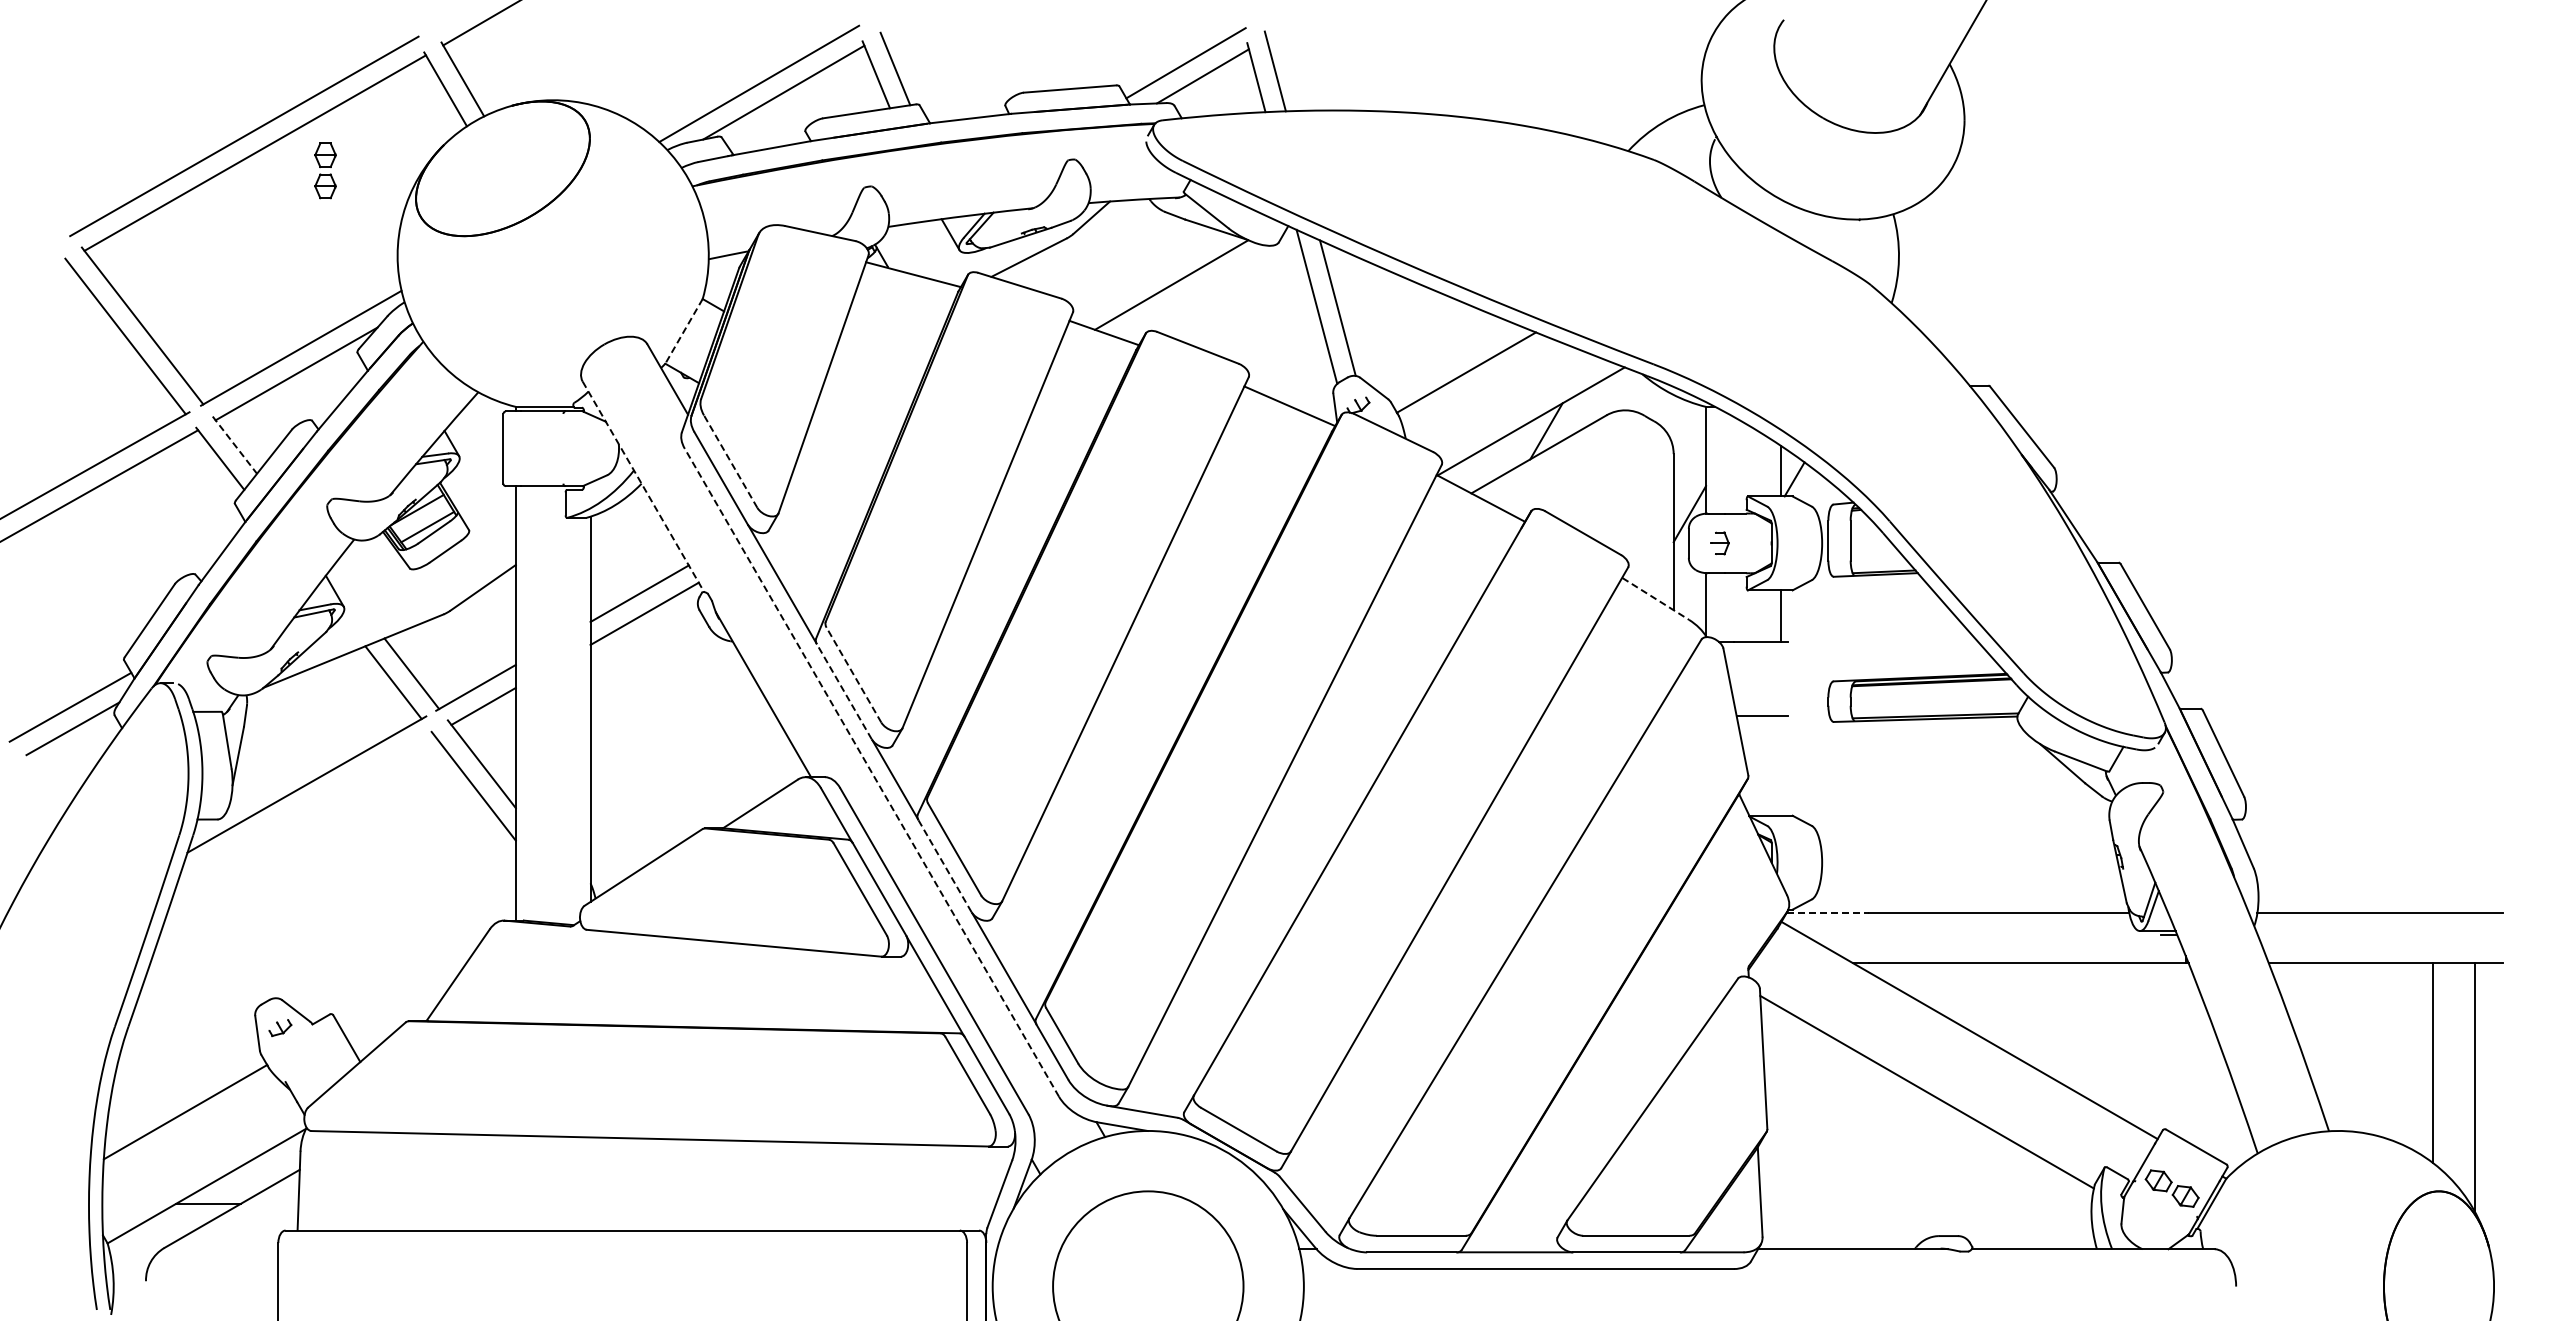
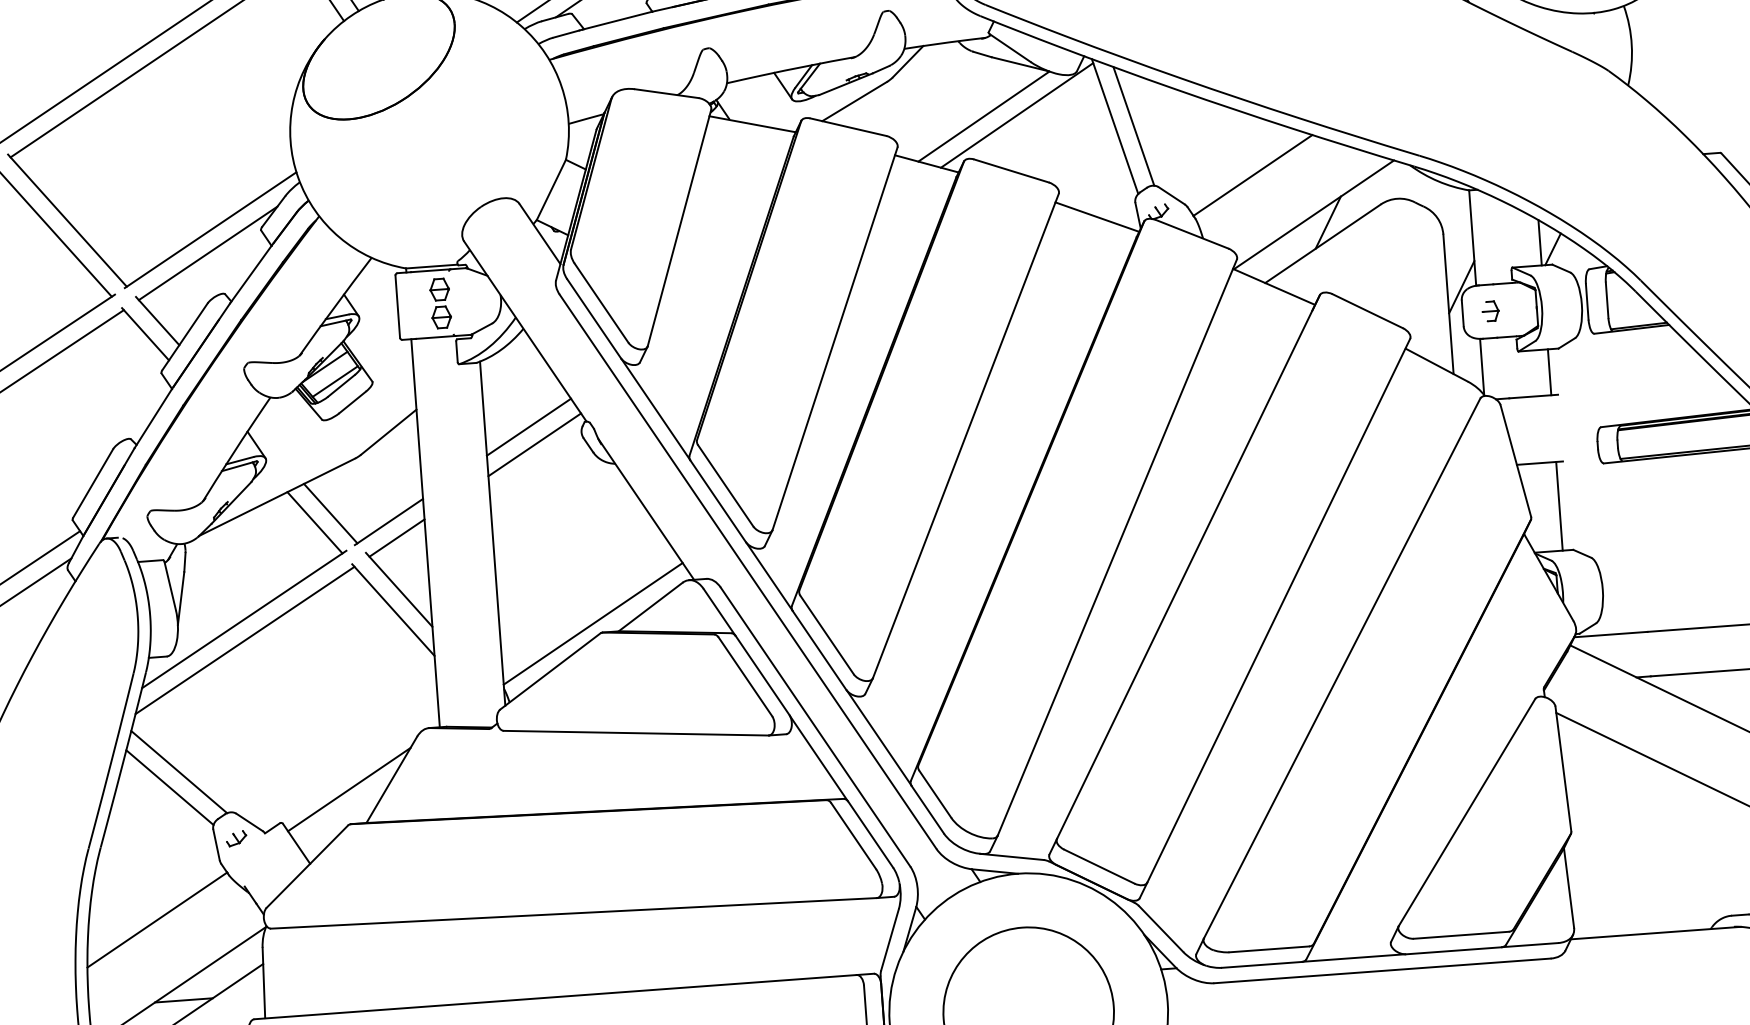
part: (325, 170) -> (440, 303), moved
line: (1208, 286) -> (1016, 115), added
line: (683, 331) -> (550, 190), dashed -> solid
line: (235, 445) -> (158, 321), dashed -> solid
line: (730, 461) -> (601, 303), dashed -> solid
line: (643, 487) -> (525, 332), dashed -> solid
line: (1656, 599) -> (1437, 365), dashed -> solid
line: (853, 675) -> (725, 486), dashed -> solid
line: (844, 691) -> (718, 501), dashed -> solid
line: (1780, 765) -> (1559, 505), added
line: (871, 772) -> (747, 571), dashed -> solid
line: (306, 807) -> (245, 639), added
line: (694, 817) -> (592, 623), added
line: (945, 866) -> (820, 650), dashed -> solid
line: (1827, 913) -> (1610, 634), dashed -> solid
line: (221, 948) -> (178, 771), added
line: (209, 965) -> (169, 787), added
line: (409, 982) -> (348, 789), added

